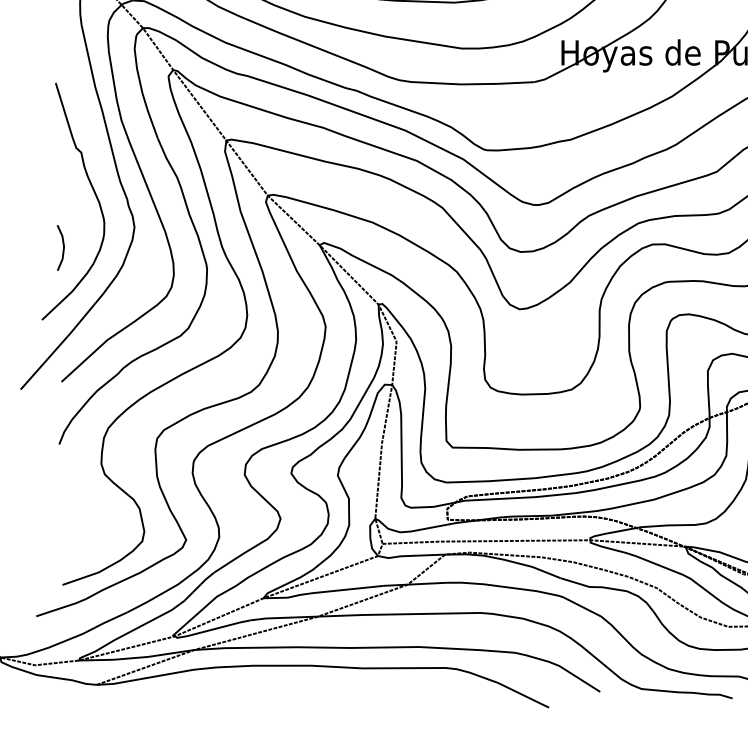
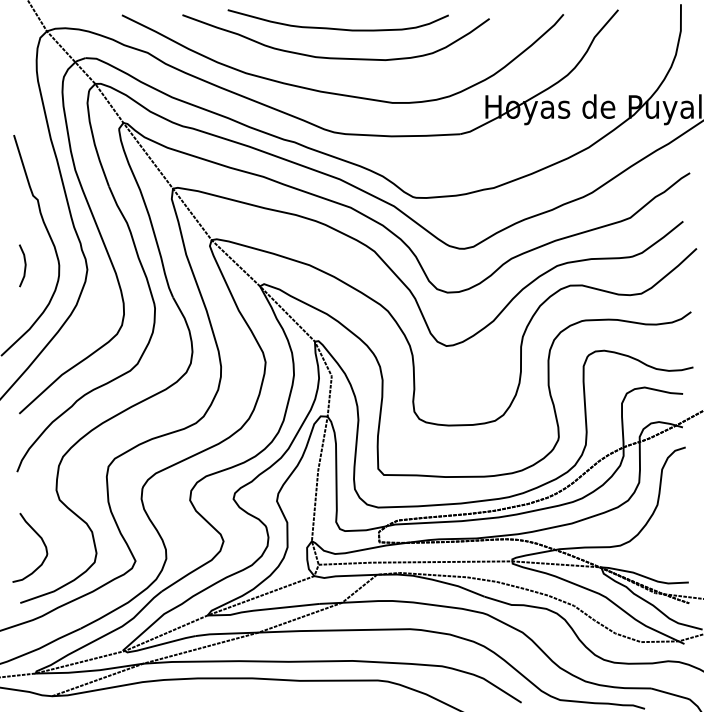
line: (62, 247) -> (24, 265), moved
curve: (86, 519) -> (42, 542), added

